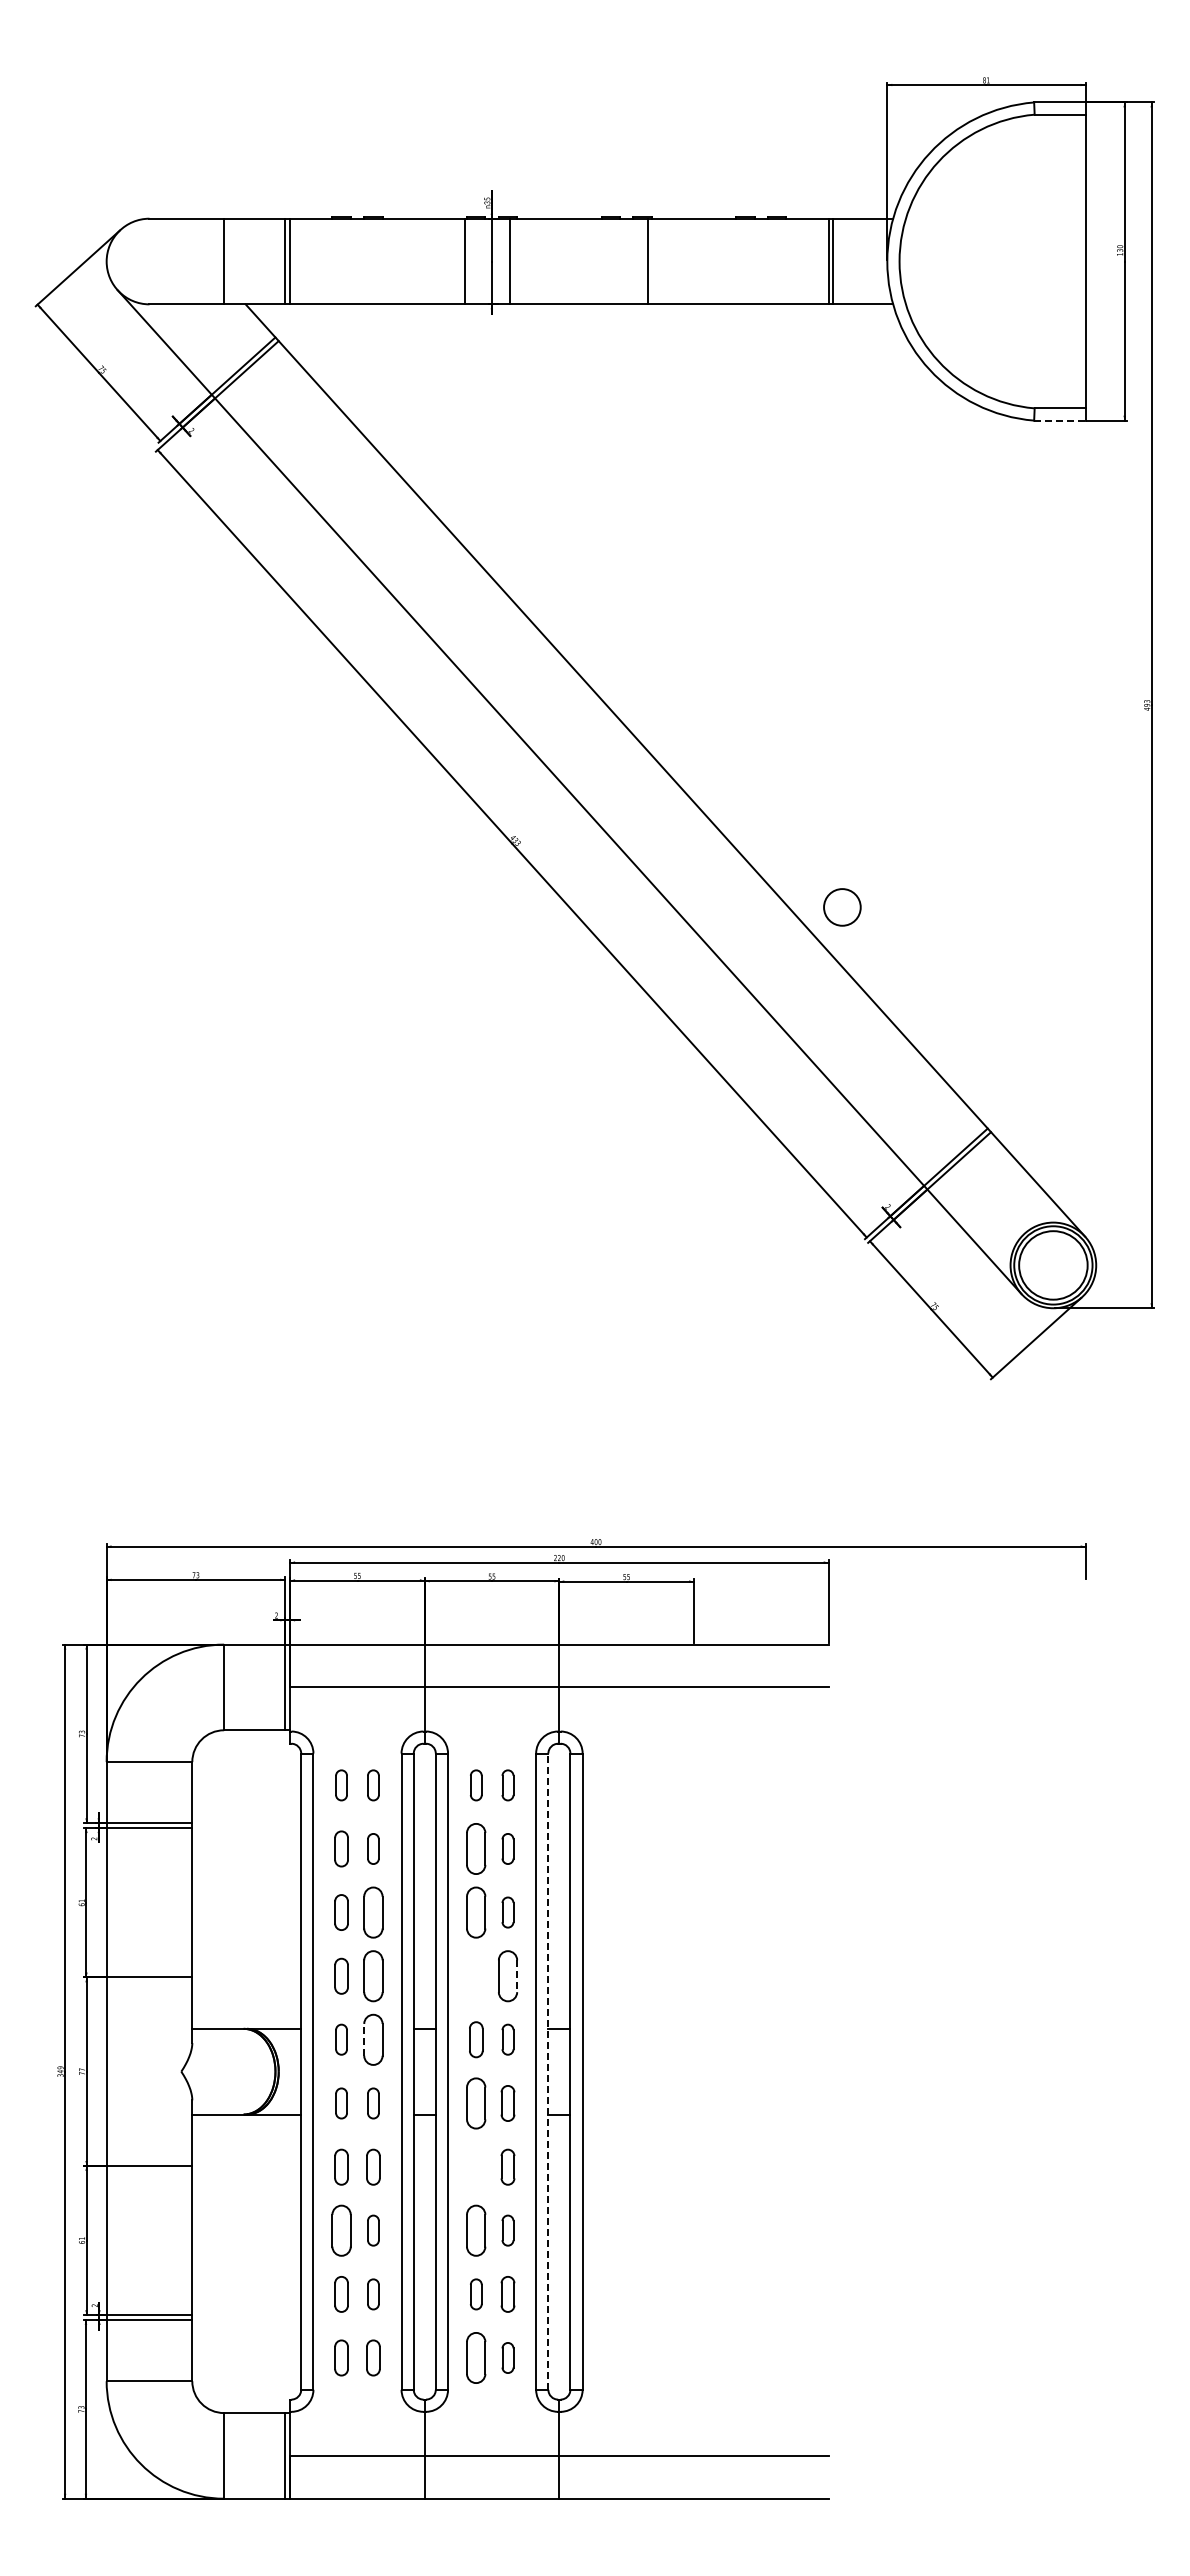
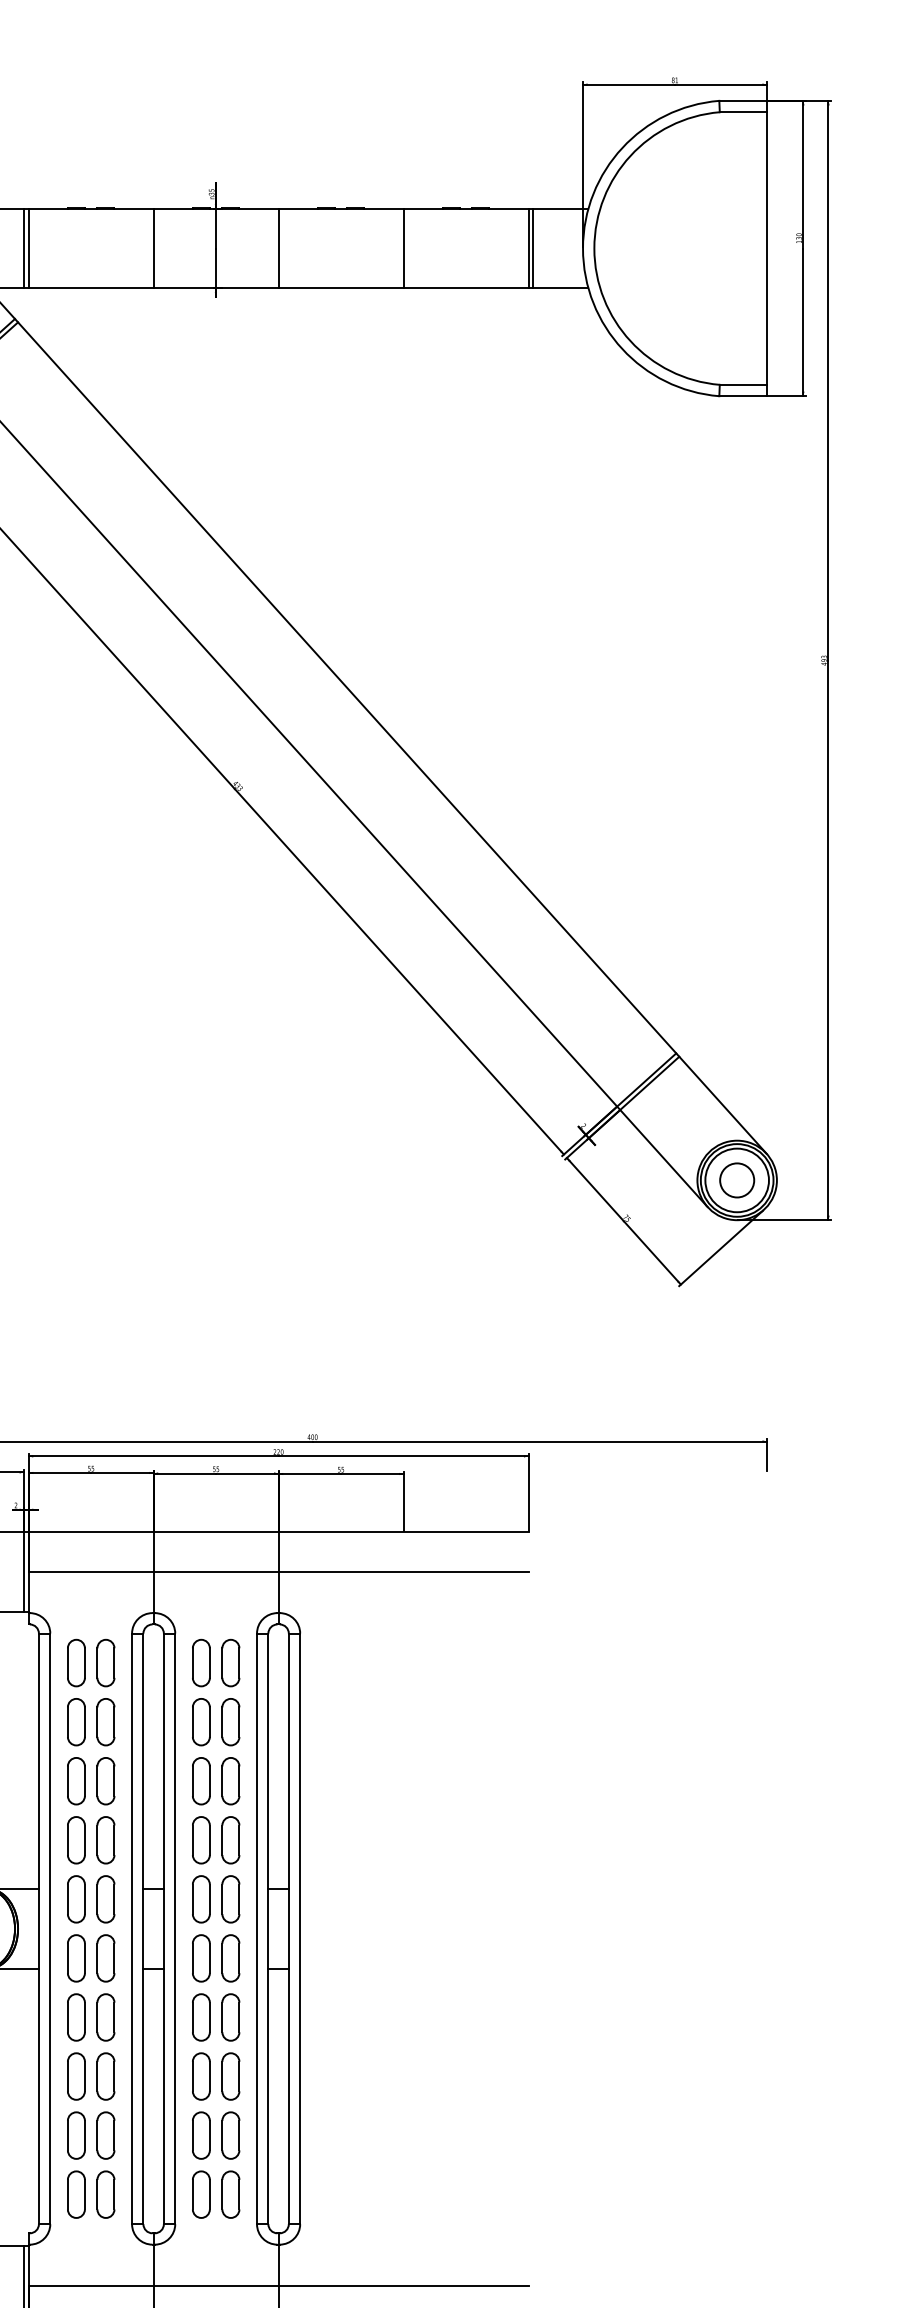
line: (464, 261) -> (153, 248), moved
line: (510, 261) -> (278, 248), moved
line: (647, 261) -> (403, 248), moved
line: (1059, 420) -> (742, 396), dashed -> solid
circle: (842, 907) -> (737, 1180), moved
part: (341, 1785) -> (76, 1663), size x1.67
part: (373, 1785) -> (106, 1663), size x1.67
part: (476, 1785) -> (201, 1663), size x1.67
part: (507, 1785) -> (230, 1663), size x1.67
part: (341, 1848) -> (76, 1721), size x1.43
part: (373, 1848) -> (106, 1721), size x1.67
part: (507, 1848) -> (230, 1721), size x1.67
part: (341, 1912) -> (76, 1781), size x1.43
part: (507, 1912) -> (230, 1781), size x1.67
part: (341, 1976) -> (76, 1840), size x1.43
part: (476, 1976) -> (201, 1840), added
line: (517, 1976) -> (239, 1840), dashed -> solid
part: (341, 2039) -> (76, 1899), size x1.67
line: (364, 2039) -> (97, 1899), dashed -> solid
part: (476, 2039) -> (201, 1899), size x1.43
part: (507, 2039) -> (230, 1899), size x1.67
line: (548, 2071) -> (268, 1928), dashed -> solid
part: (341, 2103) -> (76, 1958), size x1.67
part: (373, 2103) -> (106, 1958), size x1.67
part: (507, 2103) -> (230, 1958), size x1.43
part: (341, 2167) -> (76, 2017), size x1.43
part: (373, 2167) -> (106, 2017), size x1.43
part: (476, 2167) -> (201, 2017), added
part: (507, 2167) -> (230, 2017), size x1.43
part: (373, 2230) -> (106, 2076), size x1.67
part: (507, 2230) -> (230, 2076), size x1.67
part: (341, 2294) -> (76, 2135), size x1.43
part: (373, 2294) -> (106, 2135), size x1.67
part: (476, 2294) -> (201, 2135), size x1.67
part: (507, 2294) -> (230, 2135), size x1.43
part: (341, 2357) -> (76, 2194), size x1.43
part: (373, 2357) -> (106, 2194), size x1.43
part: (507, 2357) -> (230, 2194), size x1.67

